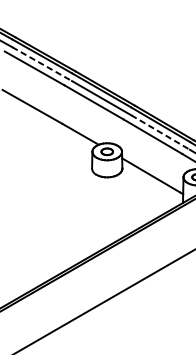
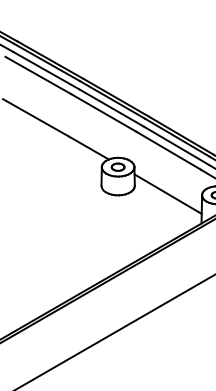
line: (42, 63) -> (46, 70), dashed -> solid
line: (161, 132) -> (177, 146), dashed -> solid

